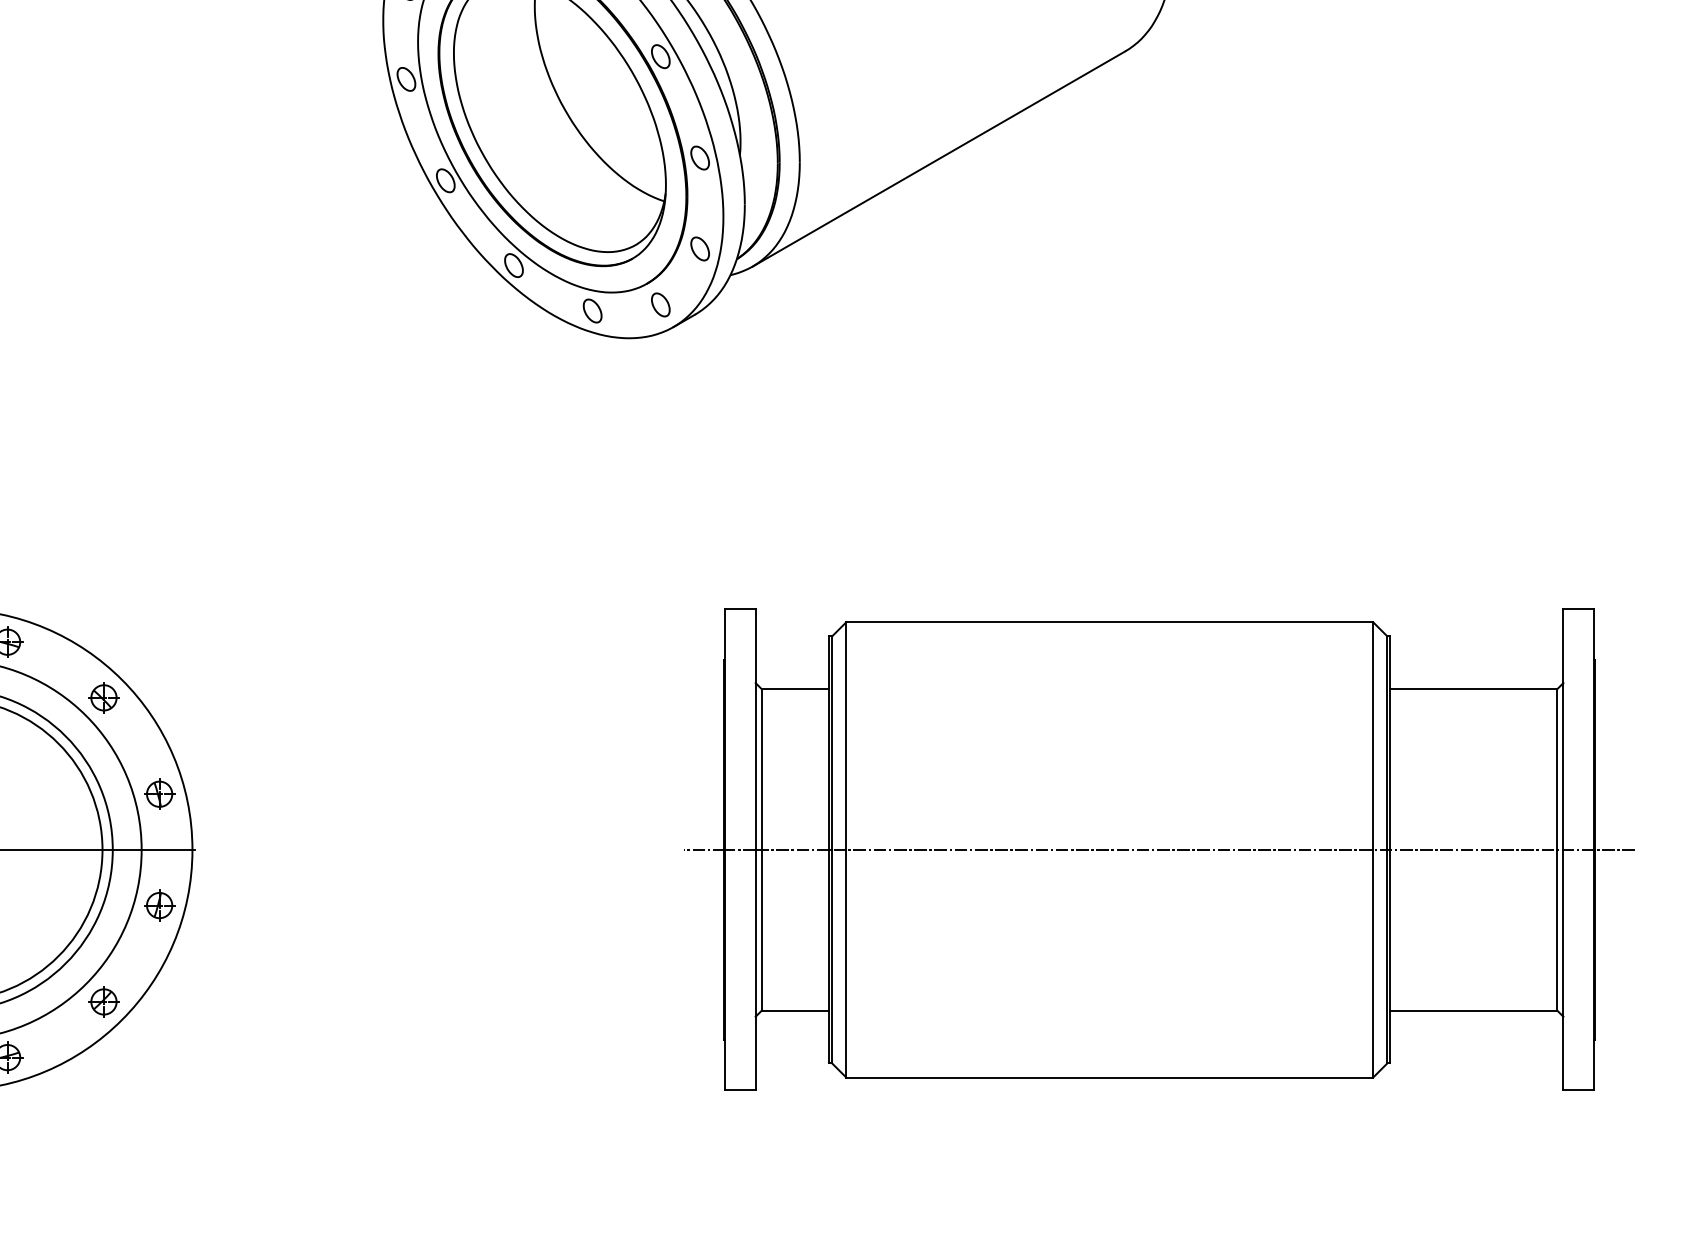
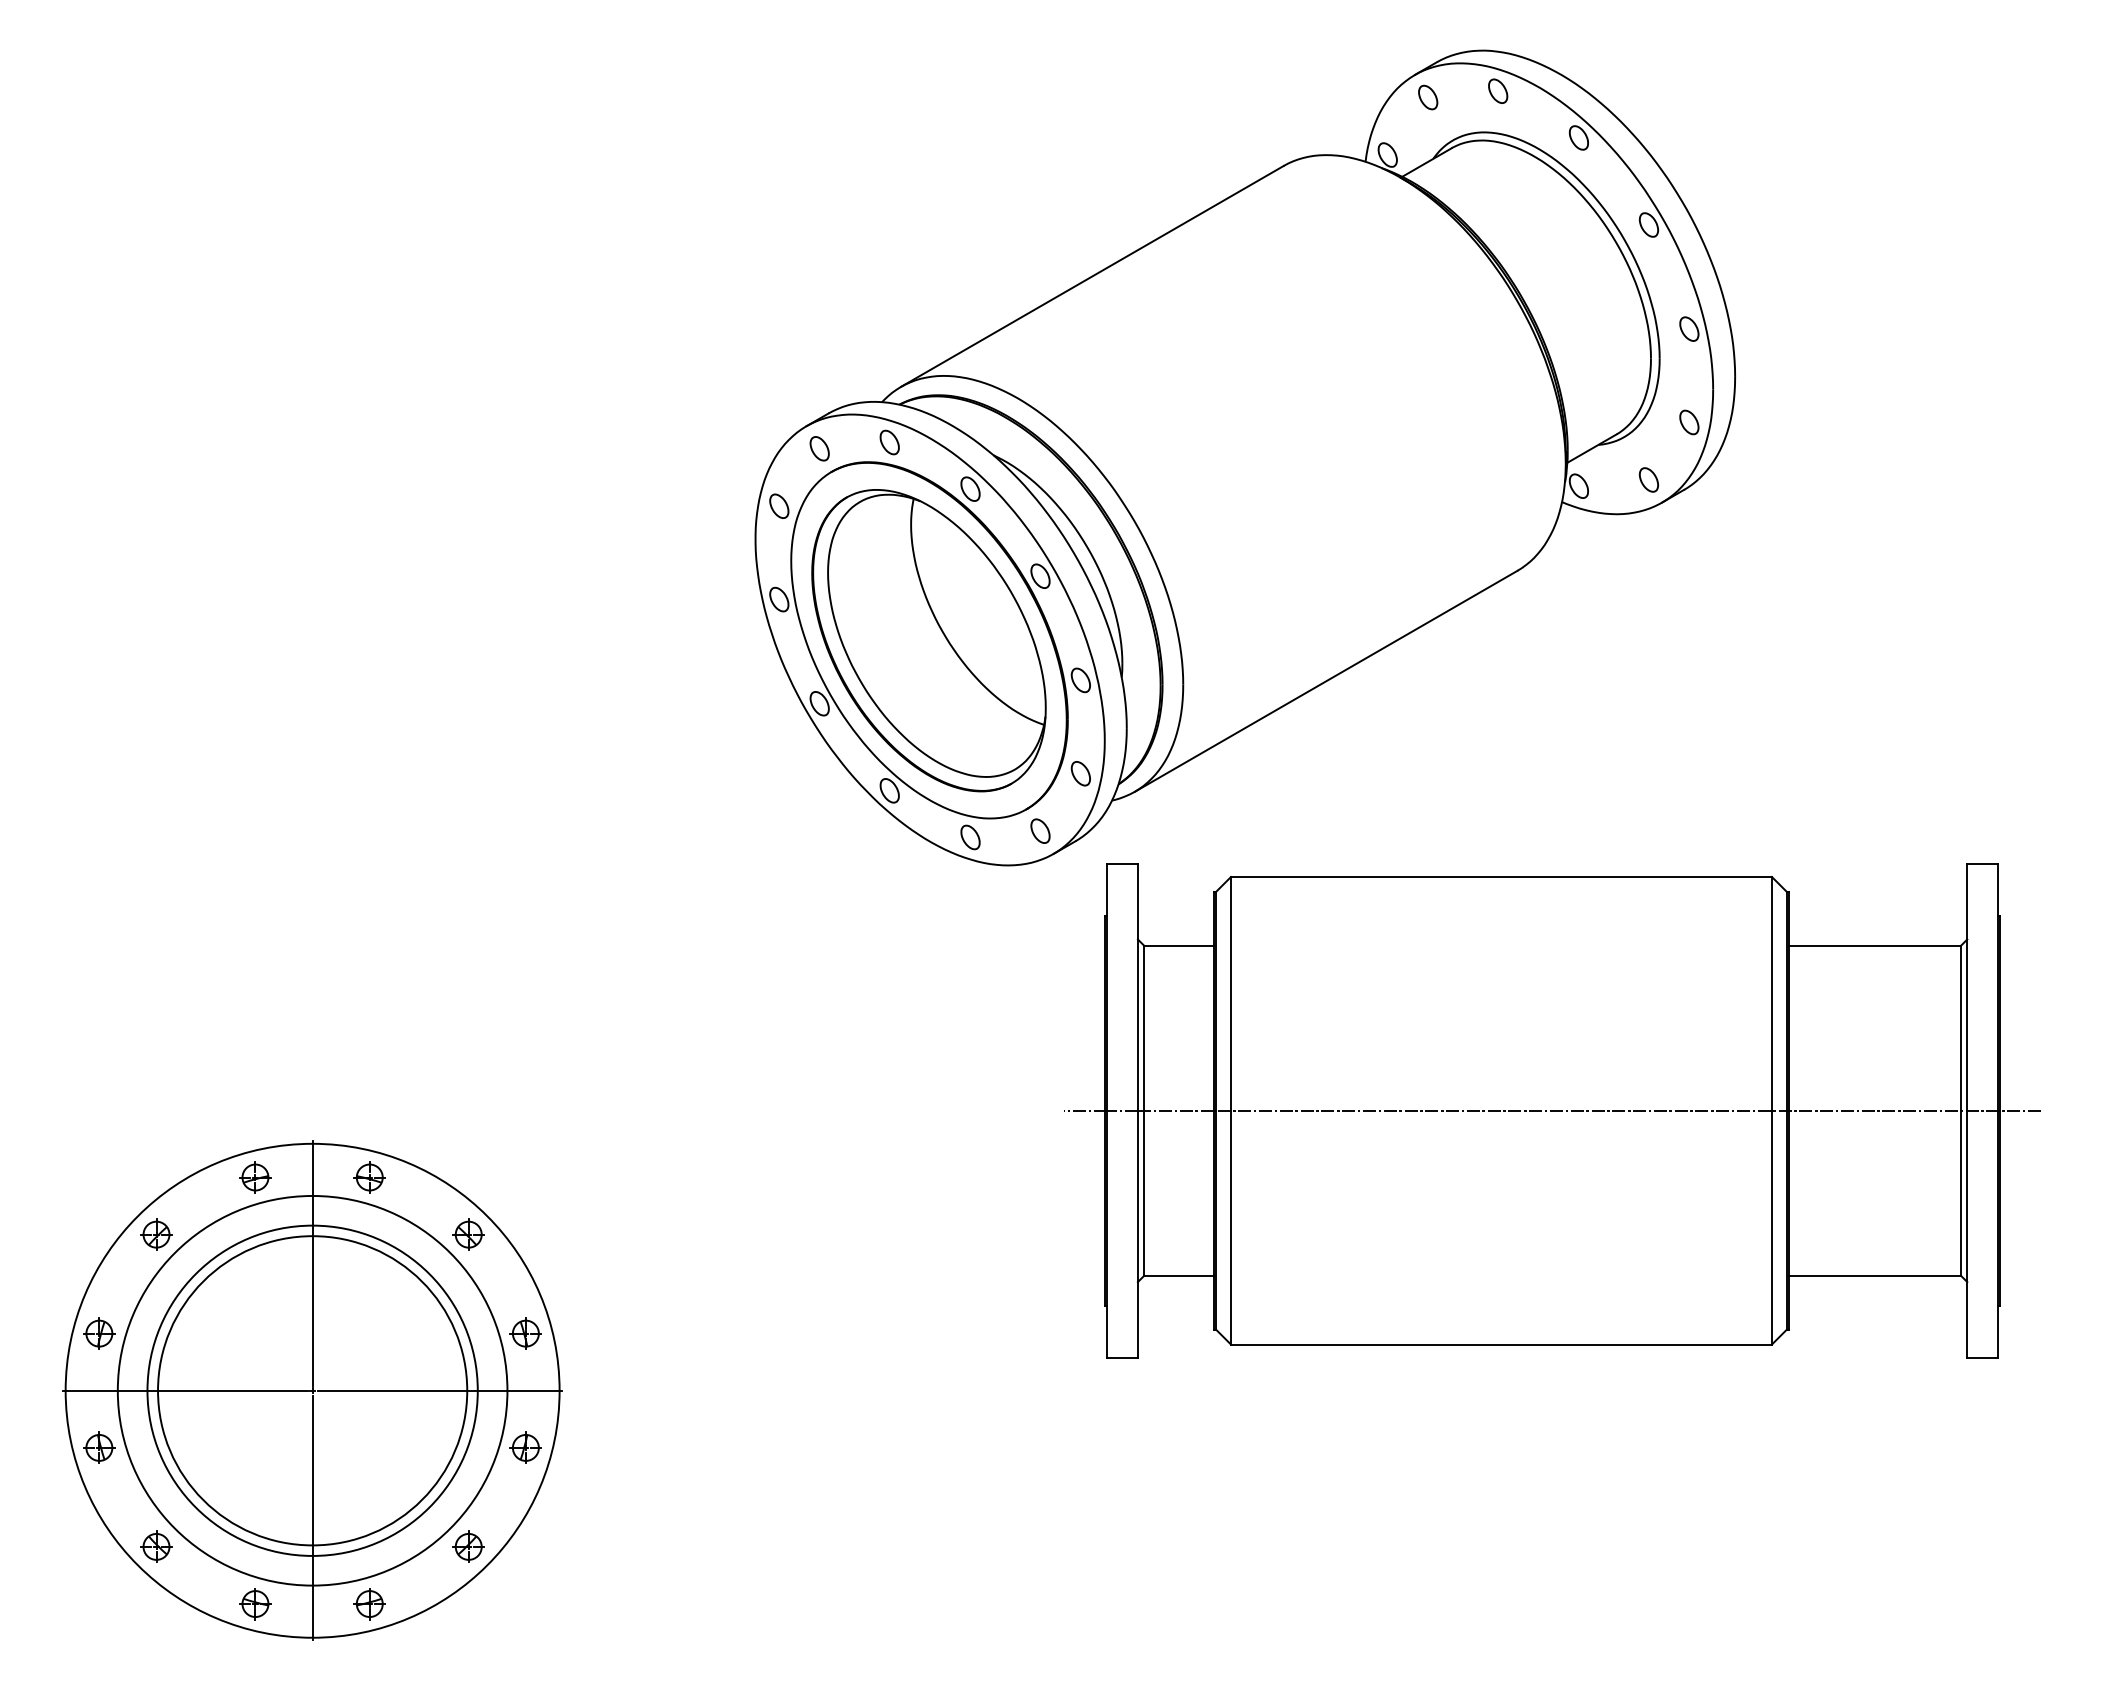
part: (1159, 849) -> (1552, 1110), moved

